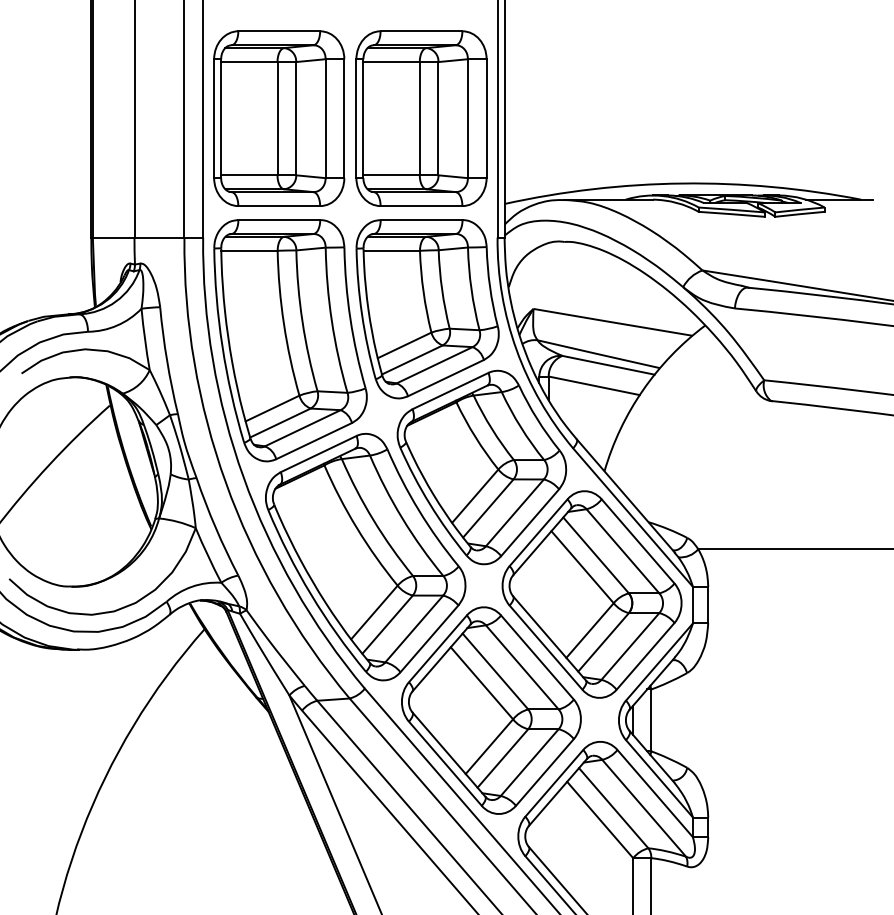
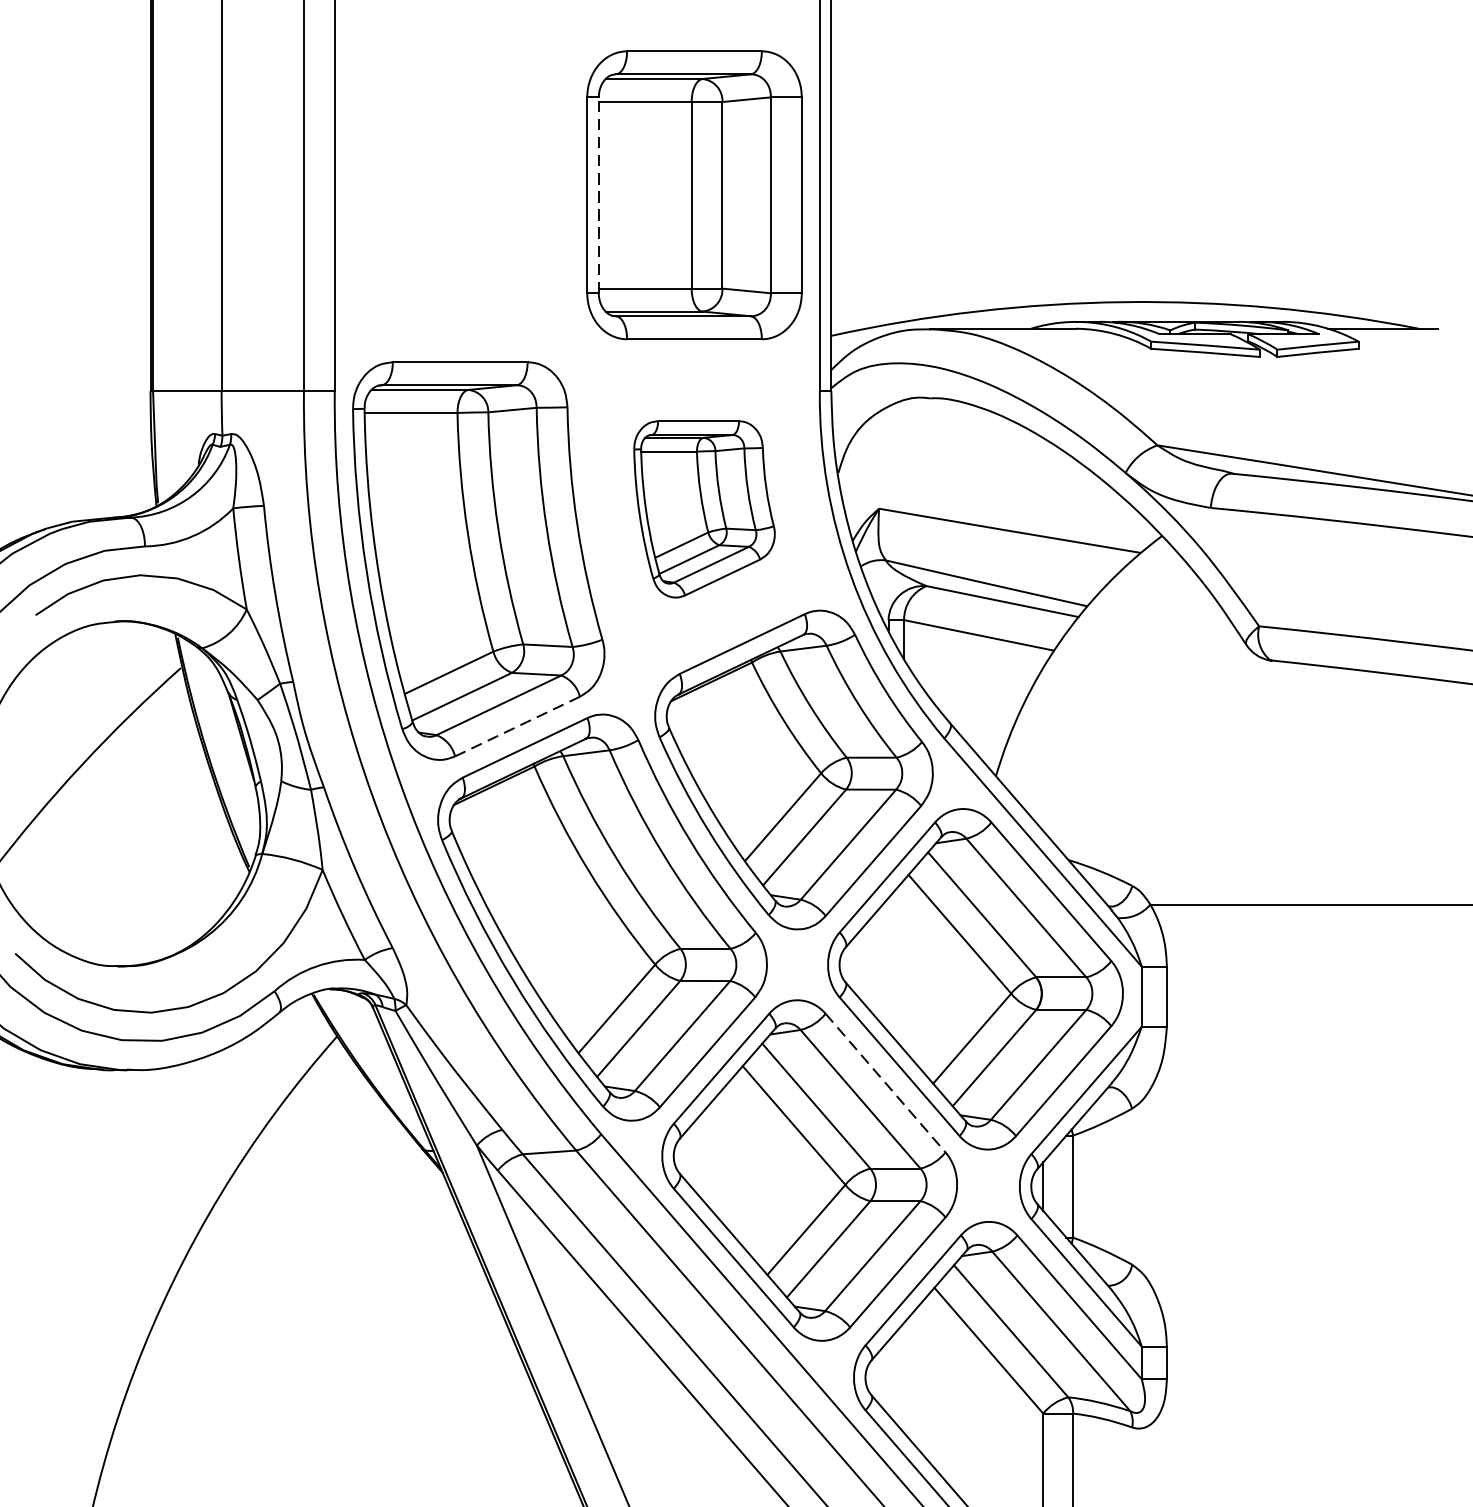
part: (279, 118) -> (460, 194), removed
line: (363, 118) -> (598, 194), solid -> dashed
part: (427, 309) -> (704, 509), size x0.6
line: (314, 441) -> (518, 727), solid -> dashed
line: (537, 657) -> (885, 1083), solid -> dashed

